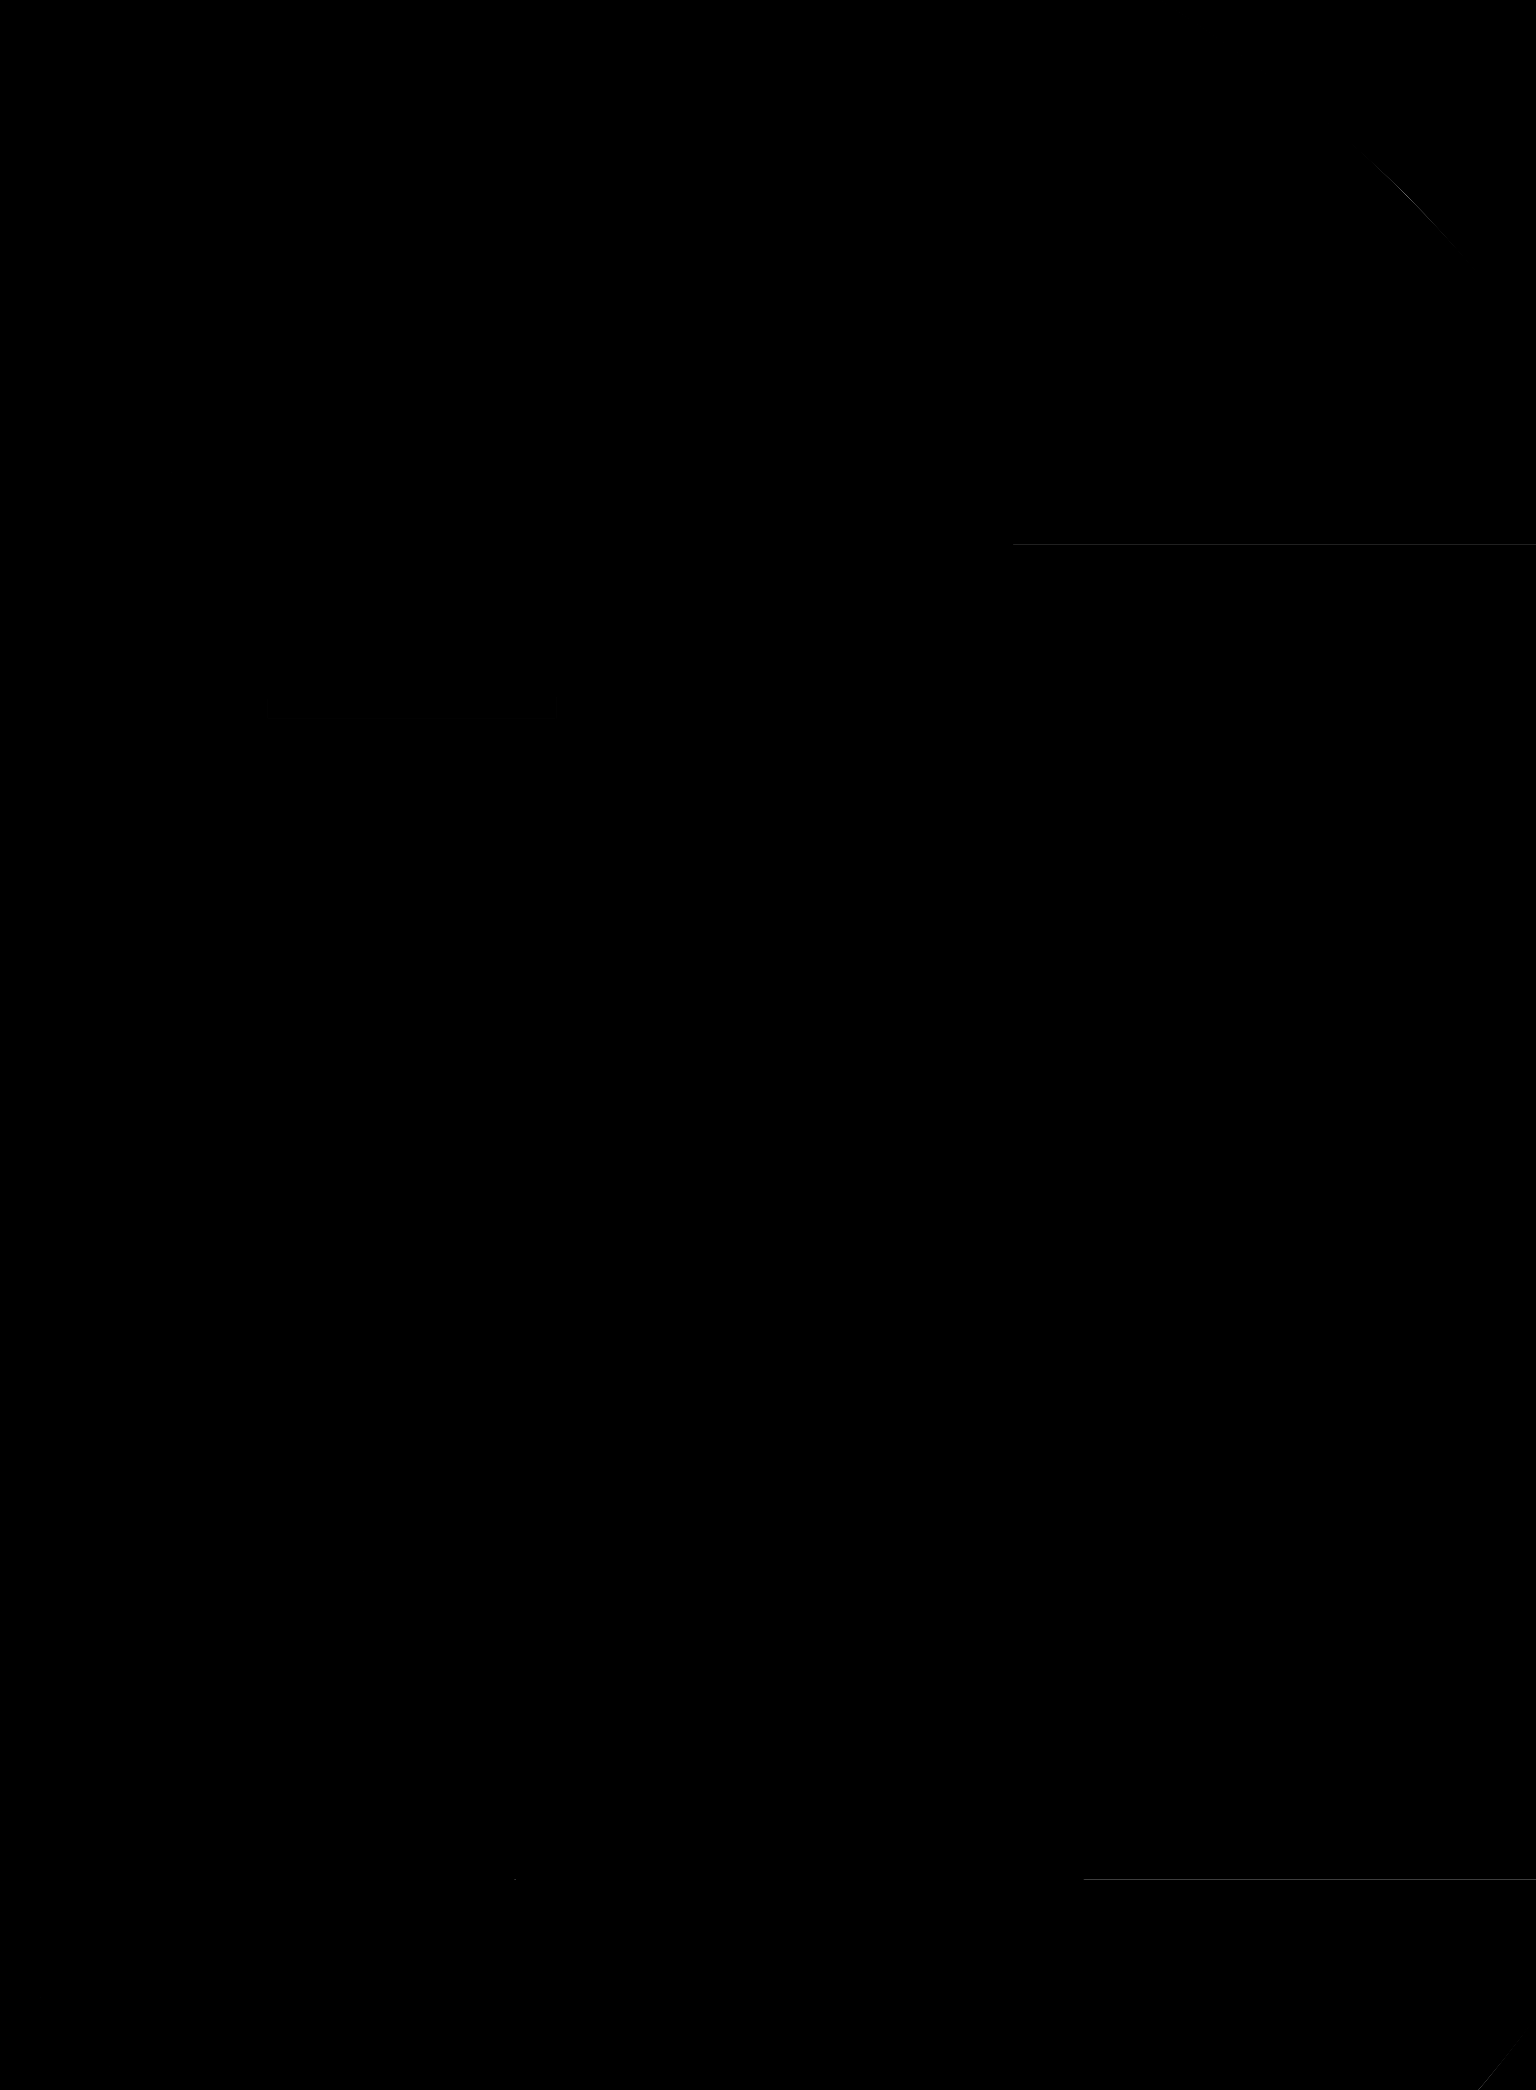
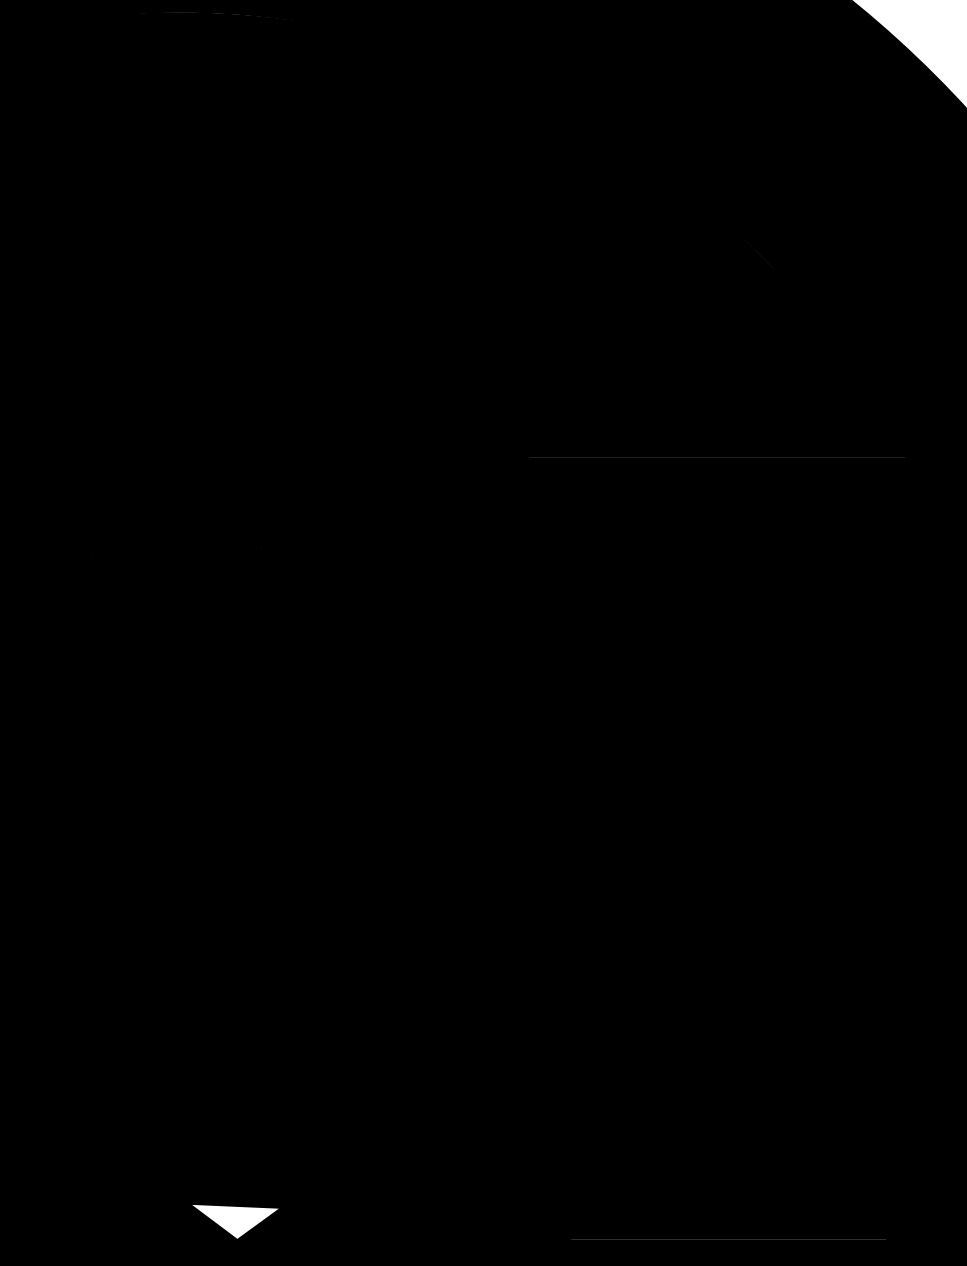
fill: (511, 1849) -> (235, 1221), removed

